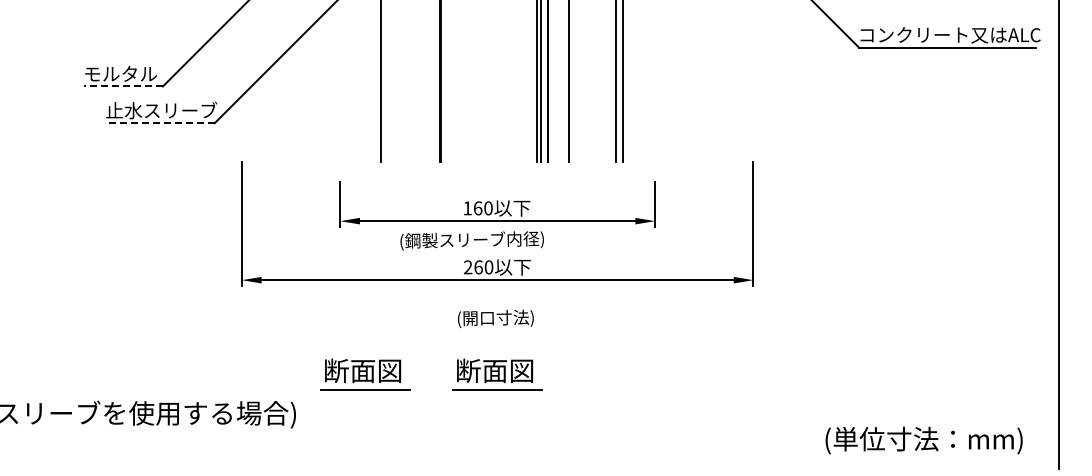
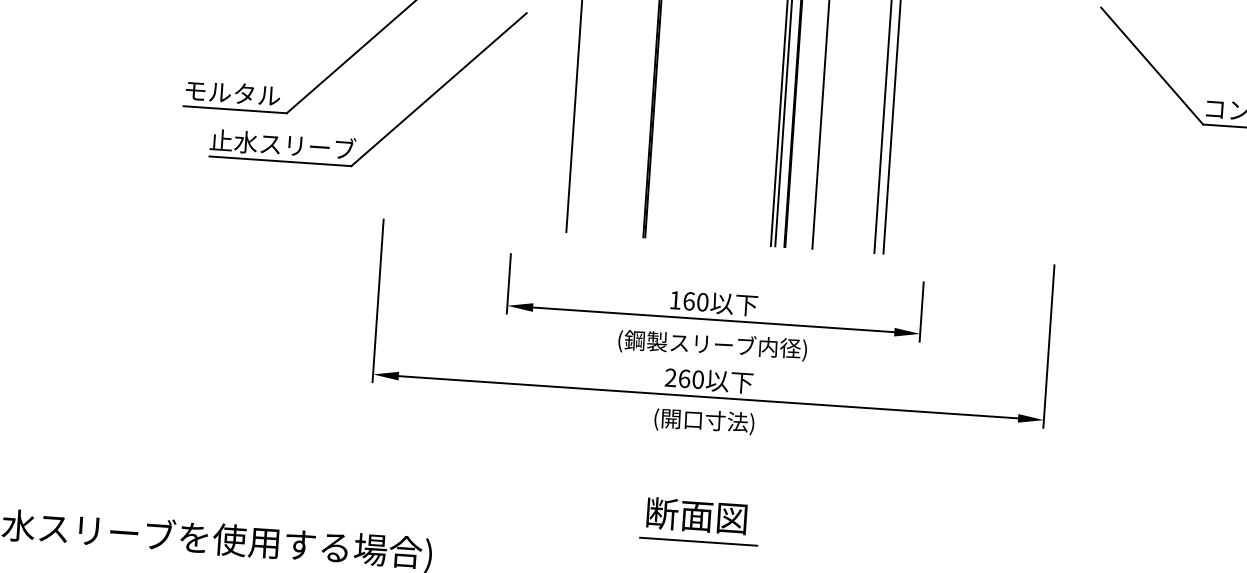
line: (123, 86) -> (235, 109), dashed -> solid
line: (160, 123) -> (280, 161), dashed -> solid
text: (471, 240) -> (711, 345), moved
text: (495, 318) -> (703, 421), moved
part: (365, 374) -> (526, 509), removed

